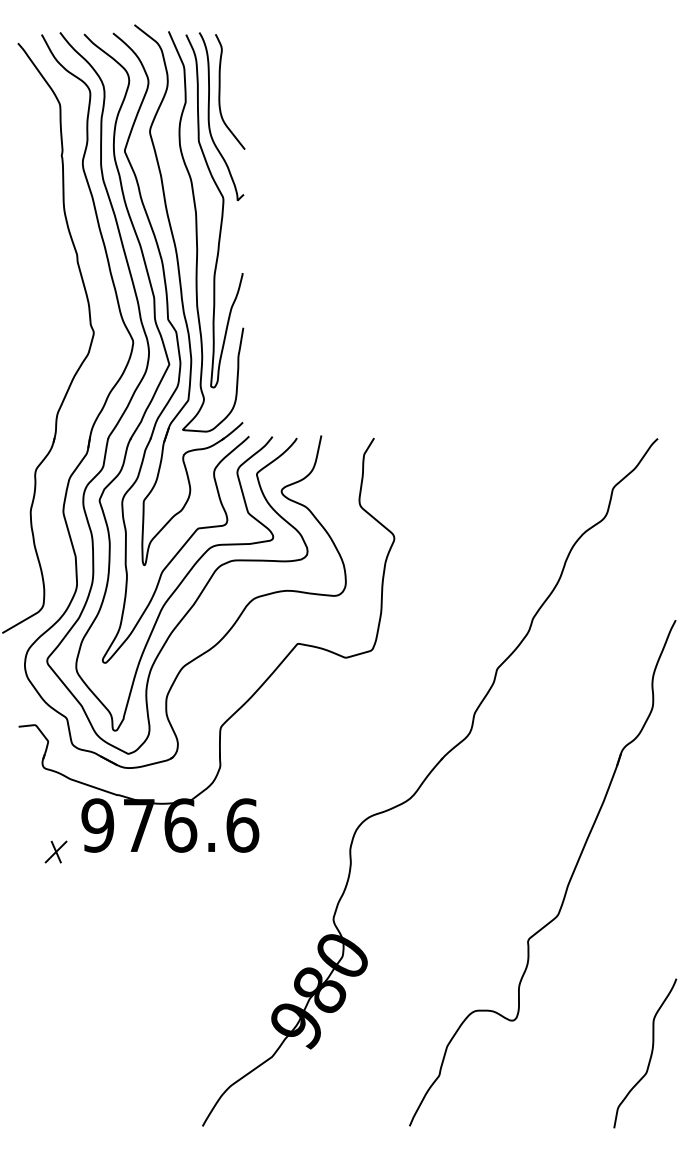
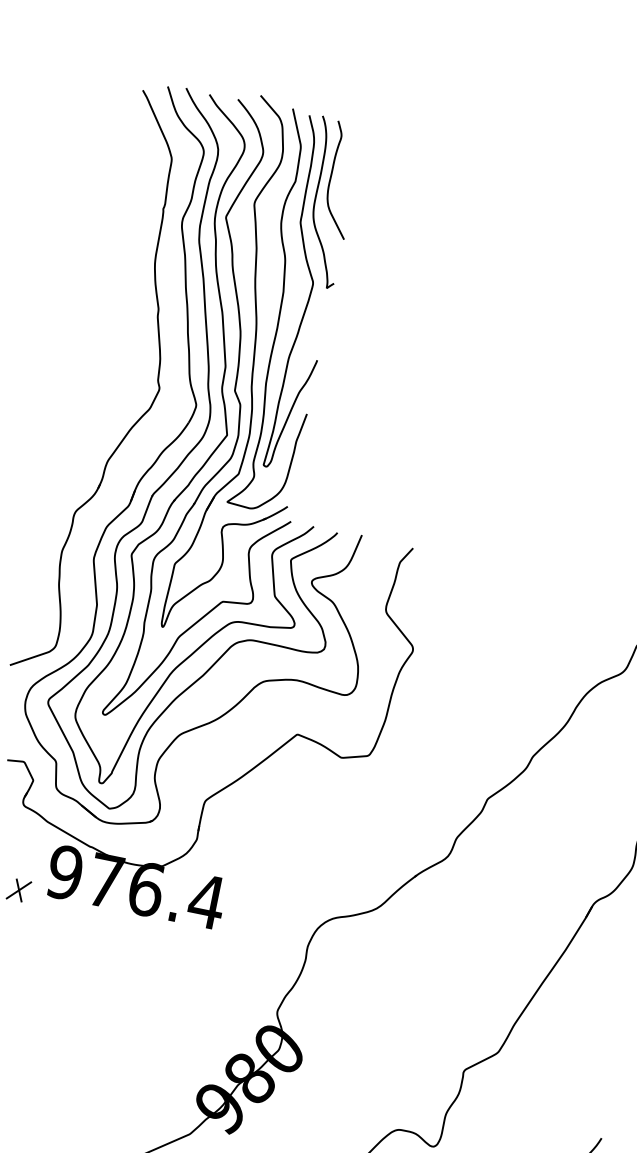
text: (242, 825) -> (206, 901), 976.6 -> 976.4

